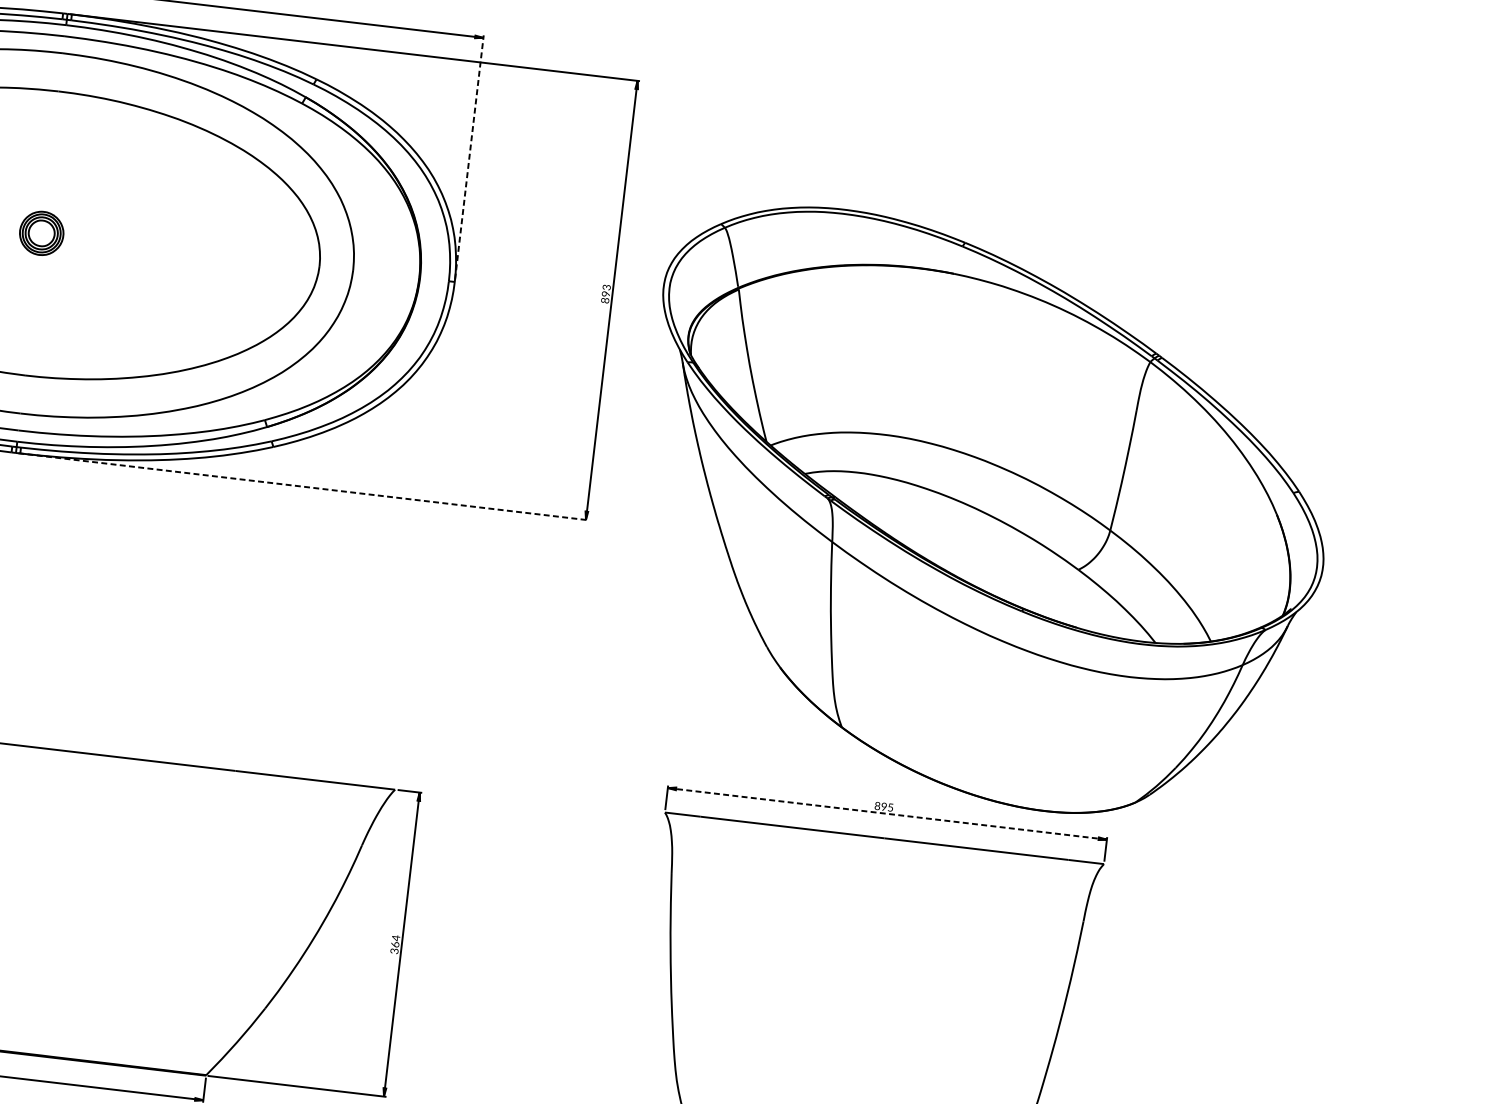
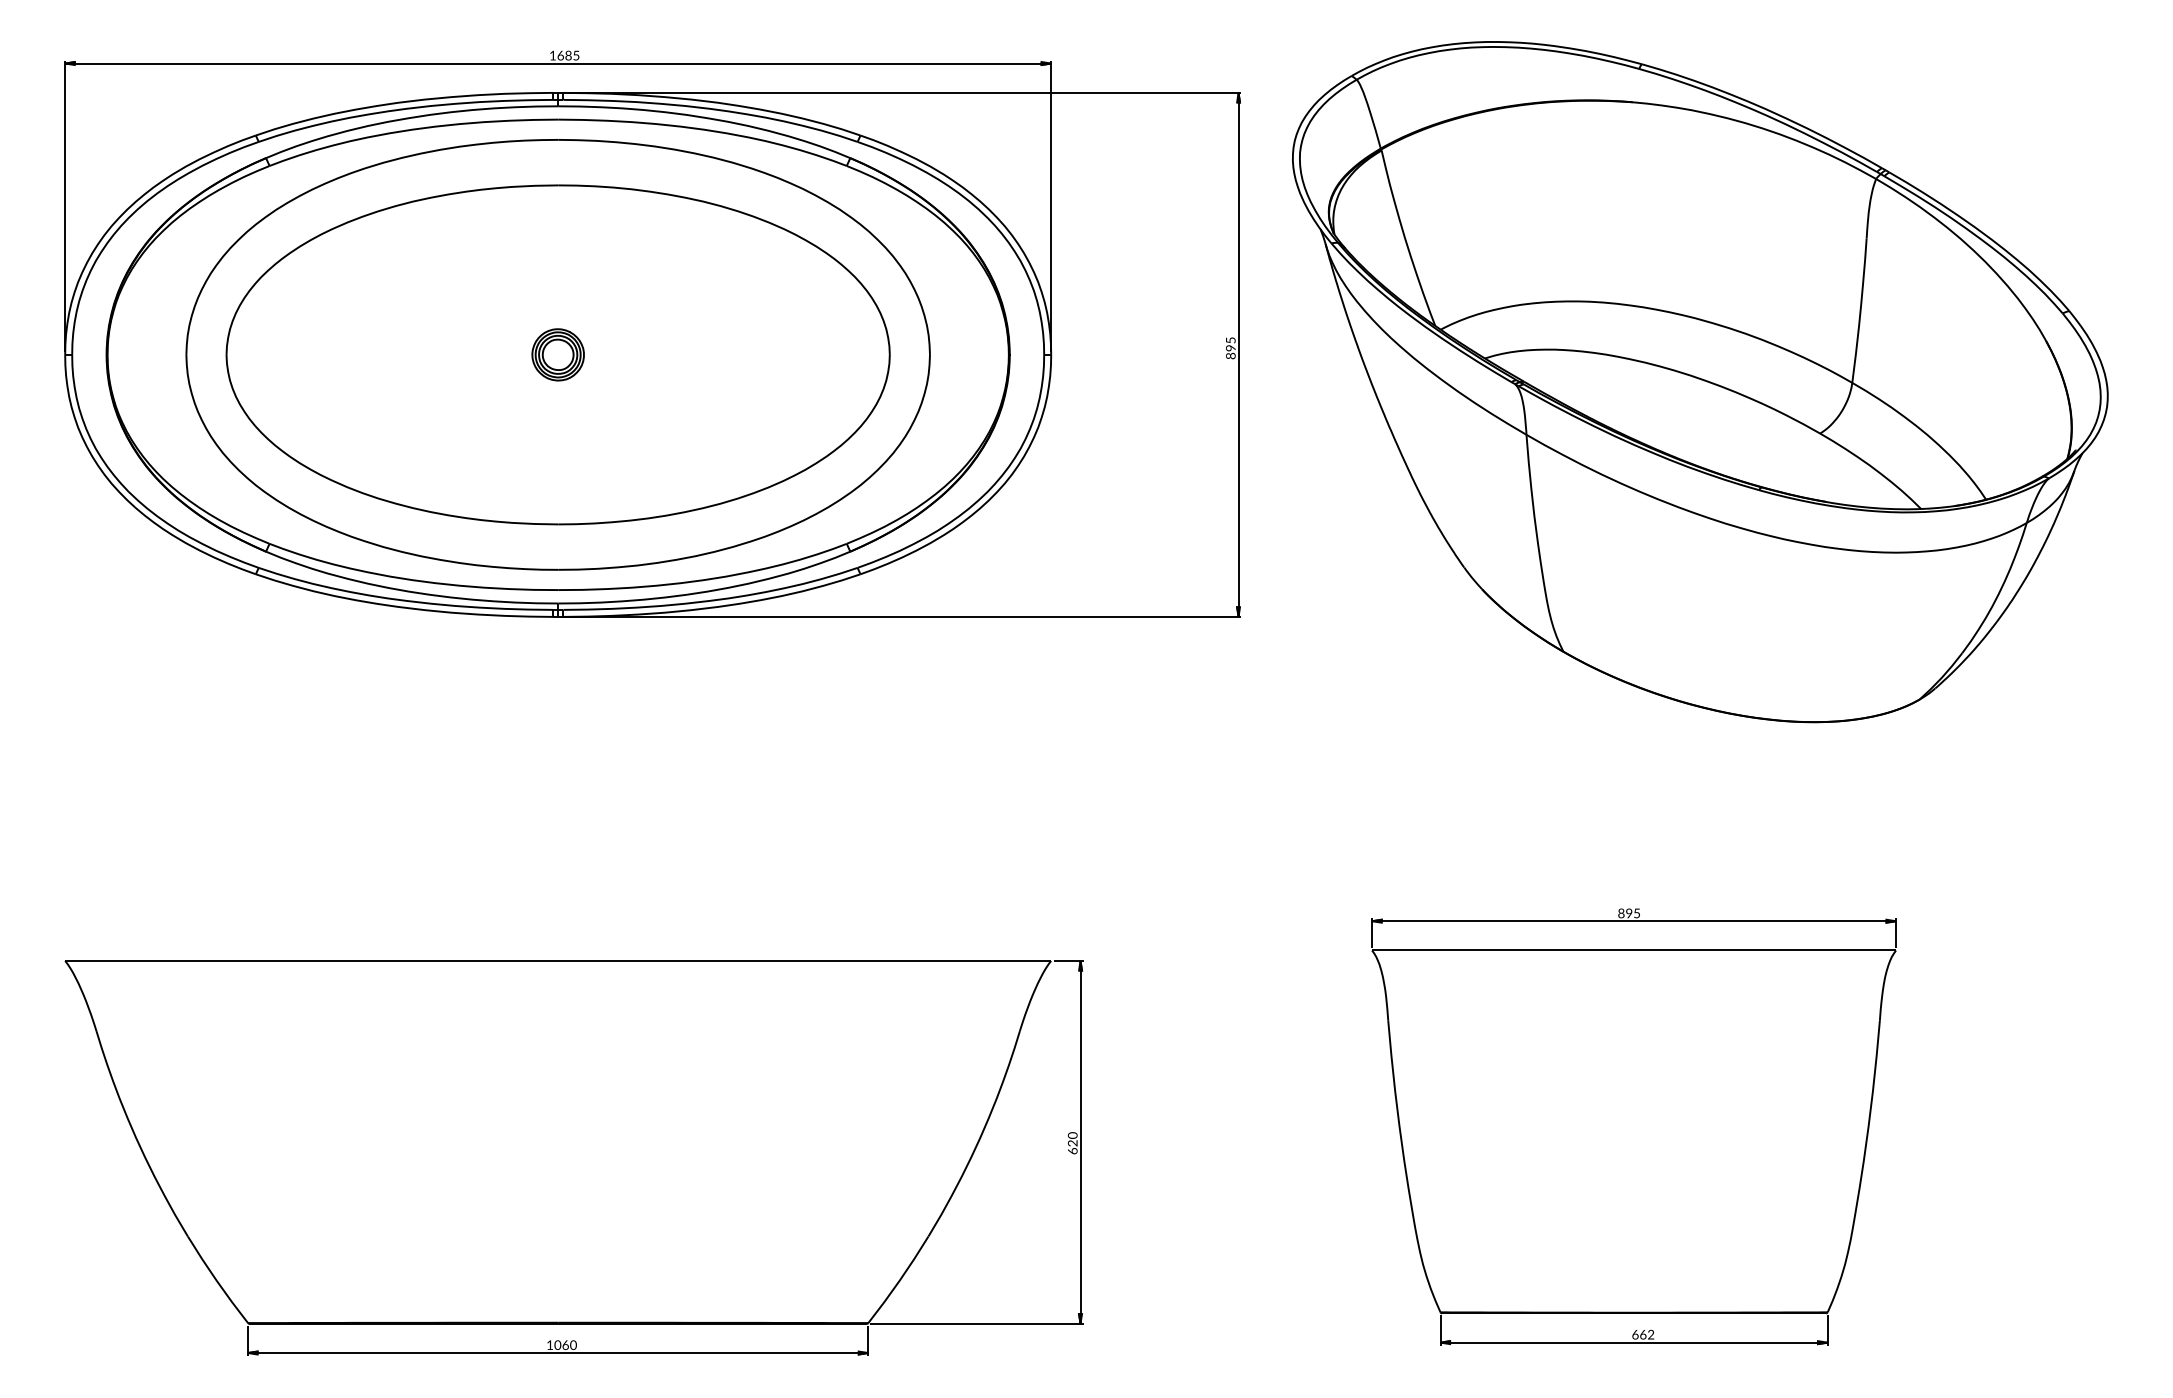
line: (469, 157) -> (1051, 206), dashed -> solid
text: (606, 287) -> (1230, 340), 893 -> 895
line: (303, 486) -> (901, 616), dashed -> solid
part: (983, 515) -> (1700, 382), moved
line: (887, 814) -> (1634, 921), dashed -> solid
text: (395, 944) -> (1072, 1143), 364 -> 620

